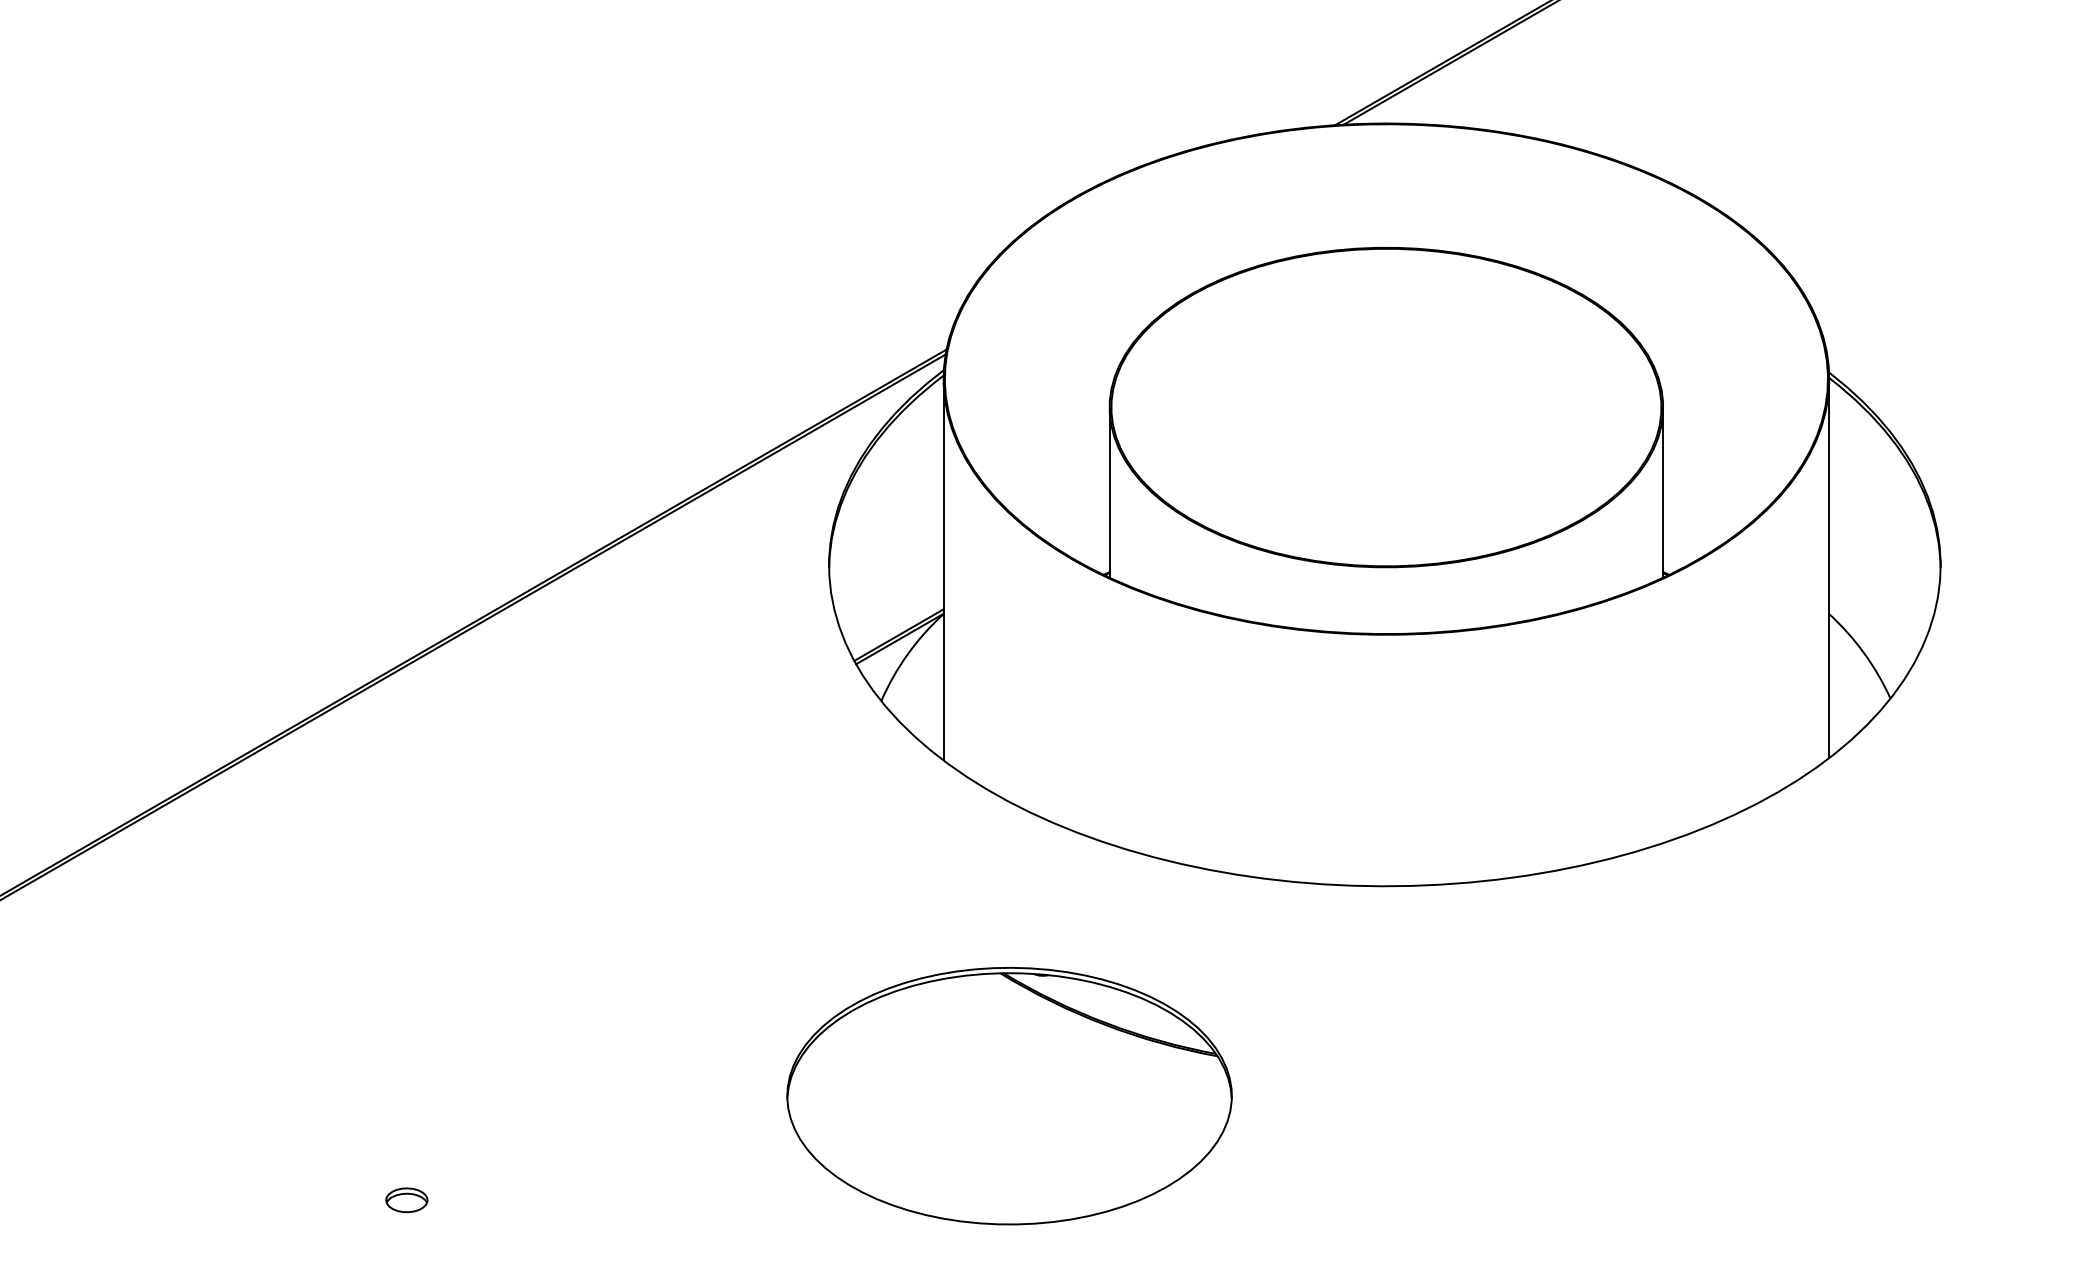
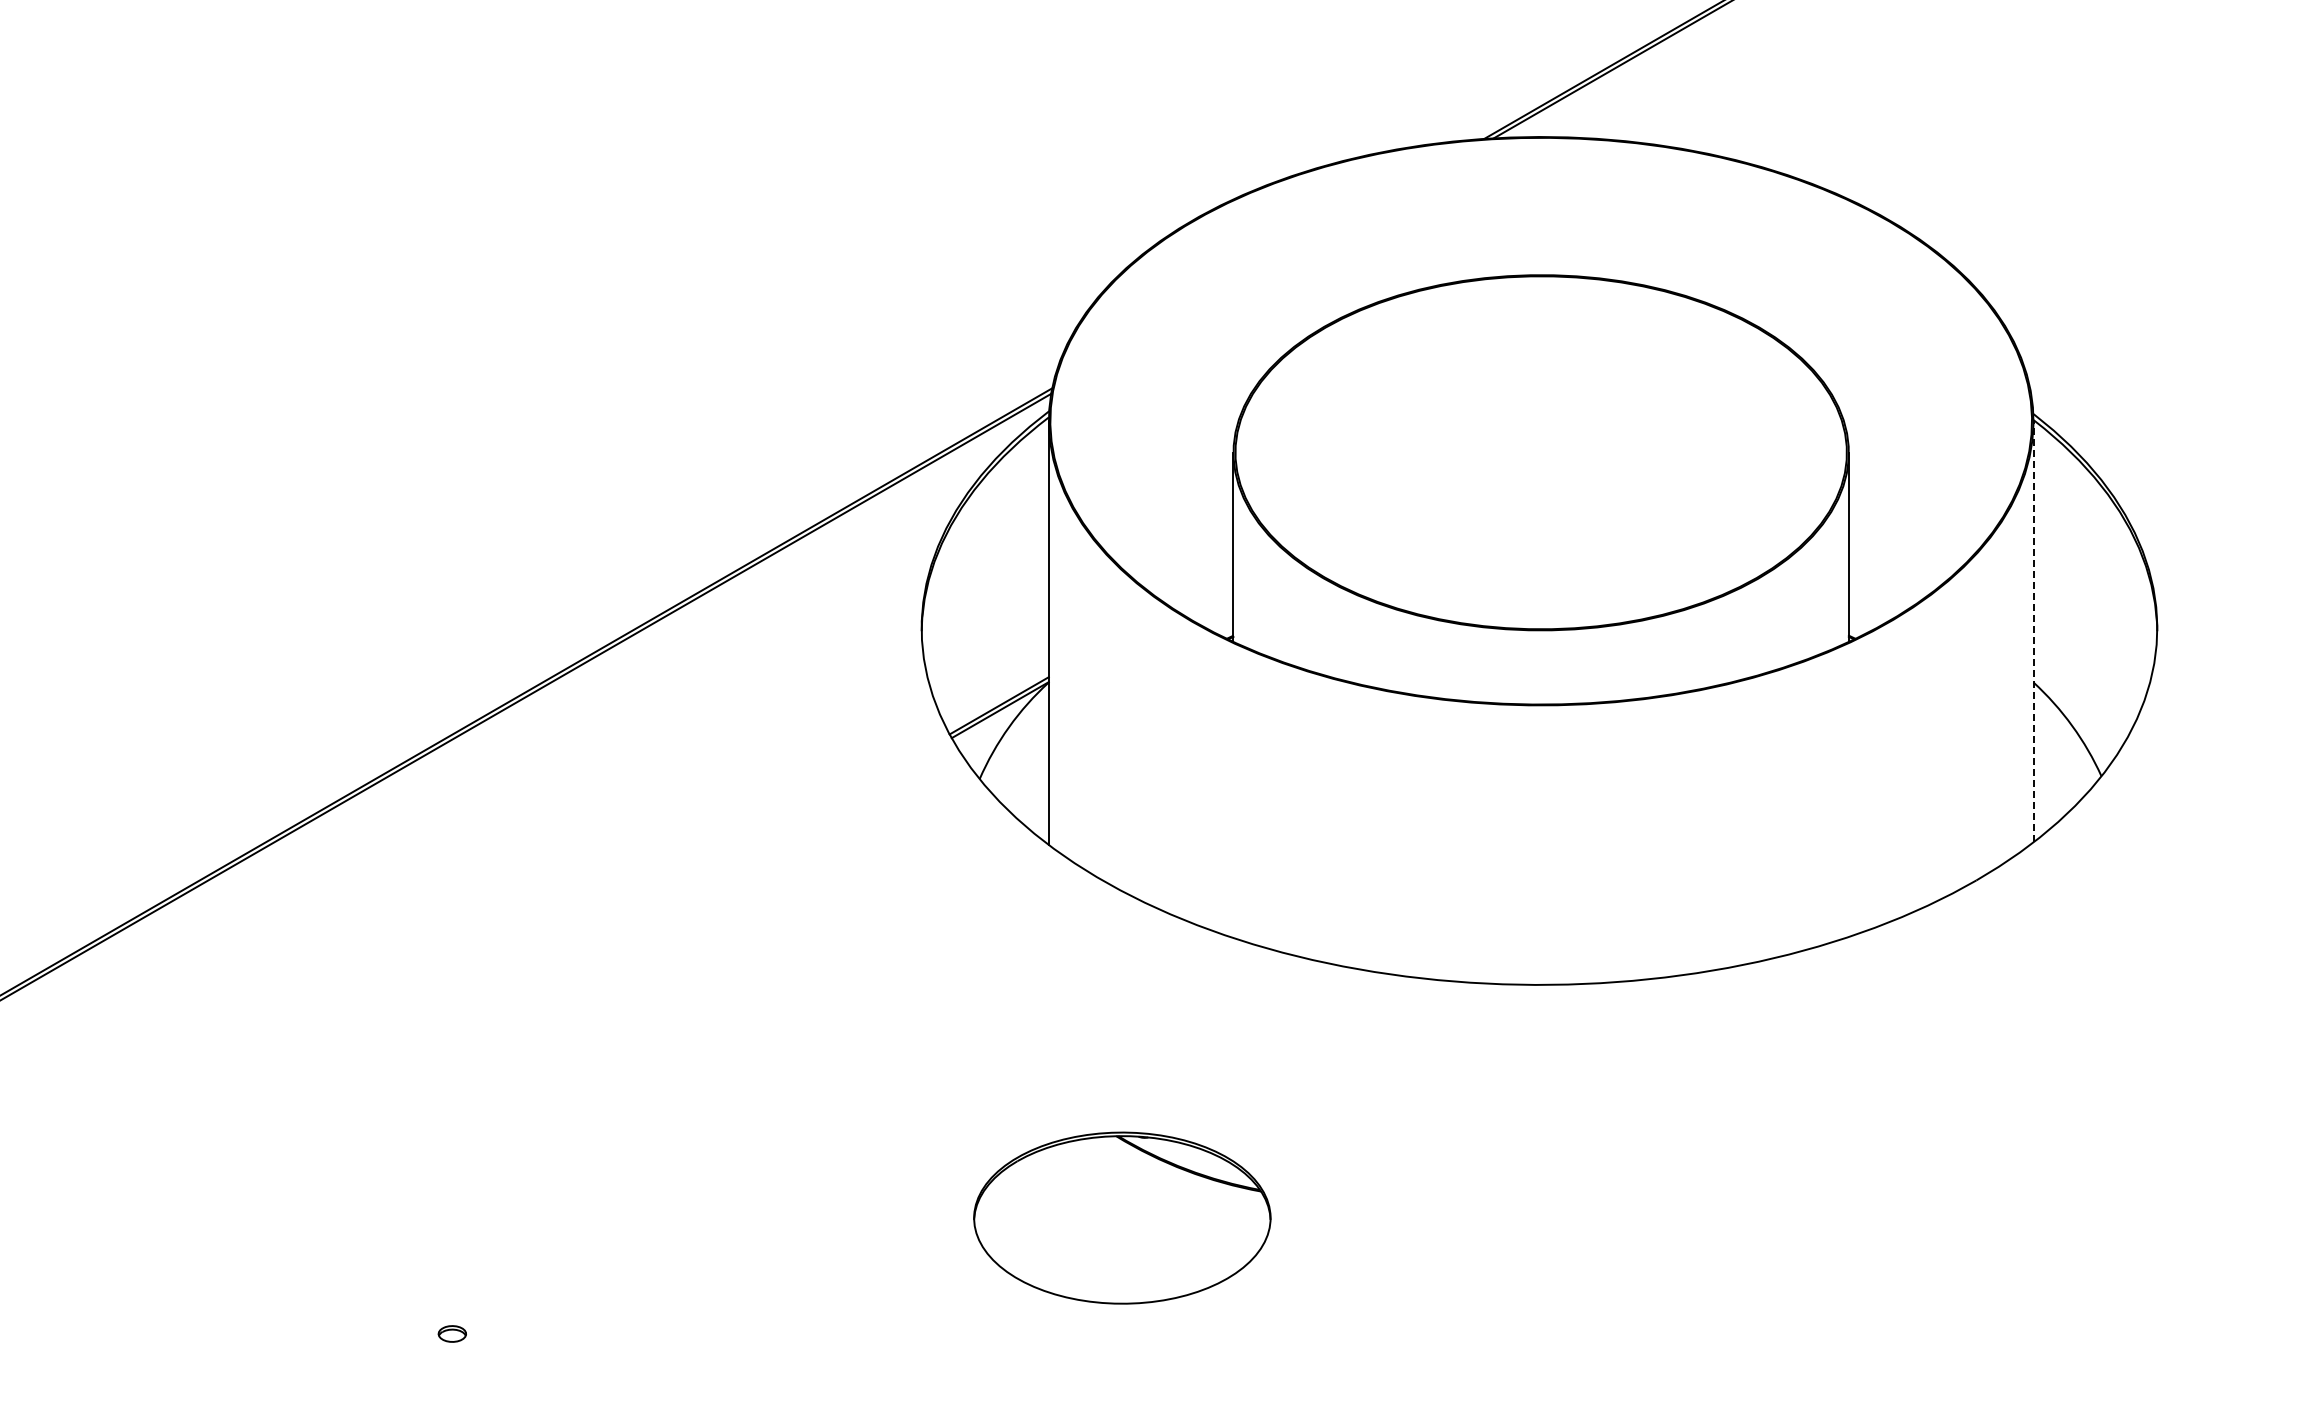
line: (1829, 568) -> (2033, 631), solid -> dashed
part: (1009, 1095) -> (1122, 1217), size x0.6
part: (407, 1199) -> (452, 1333), size x0.6

